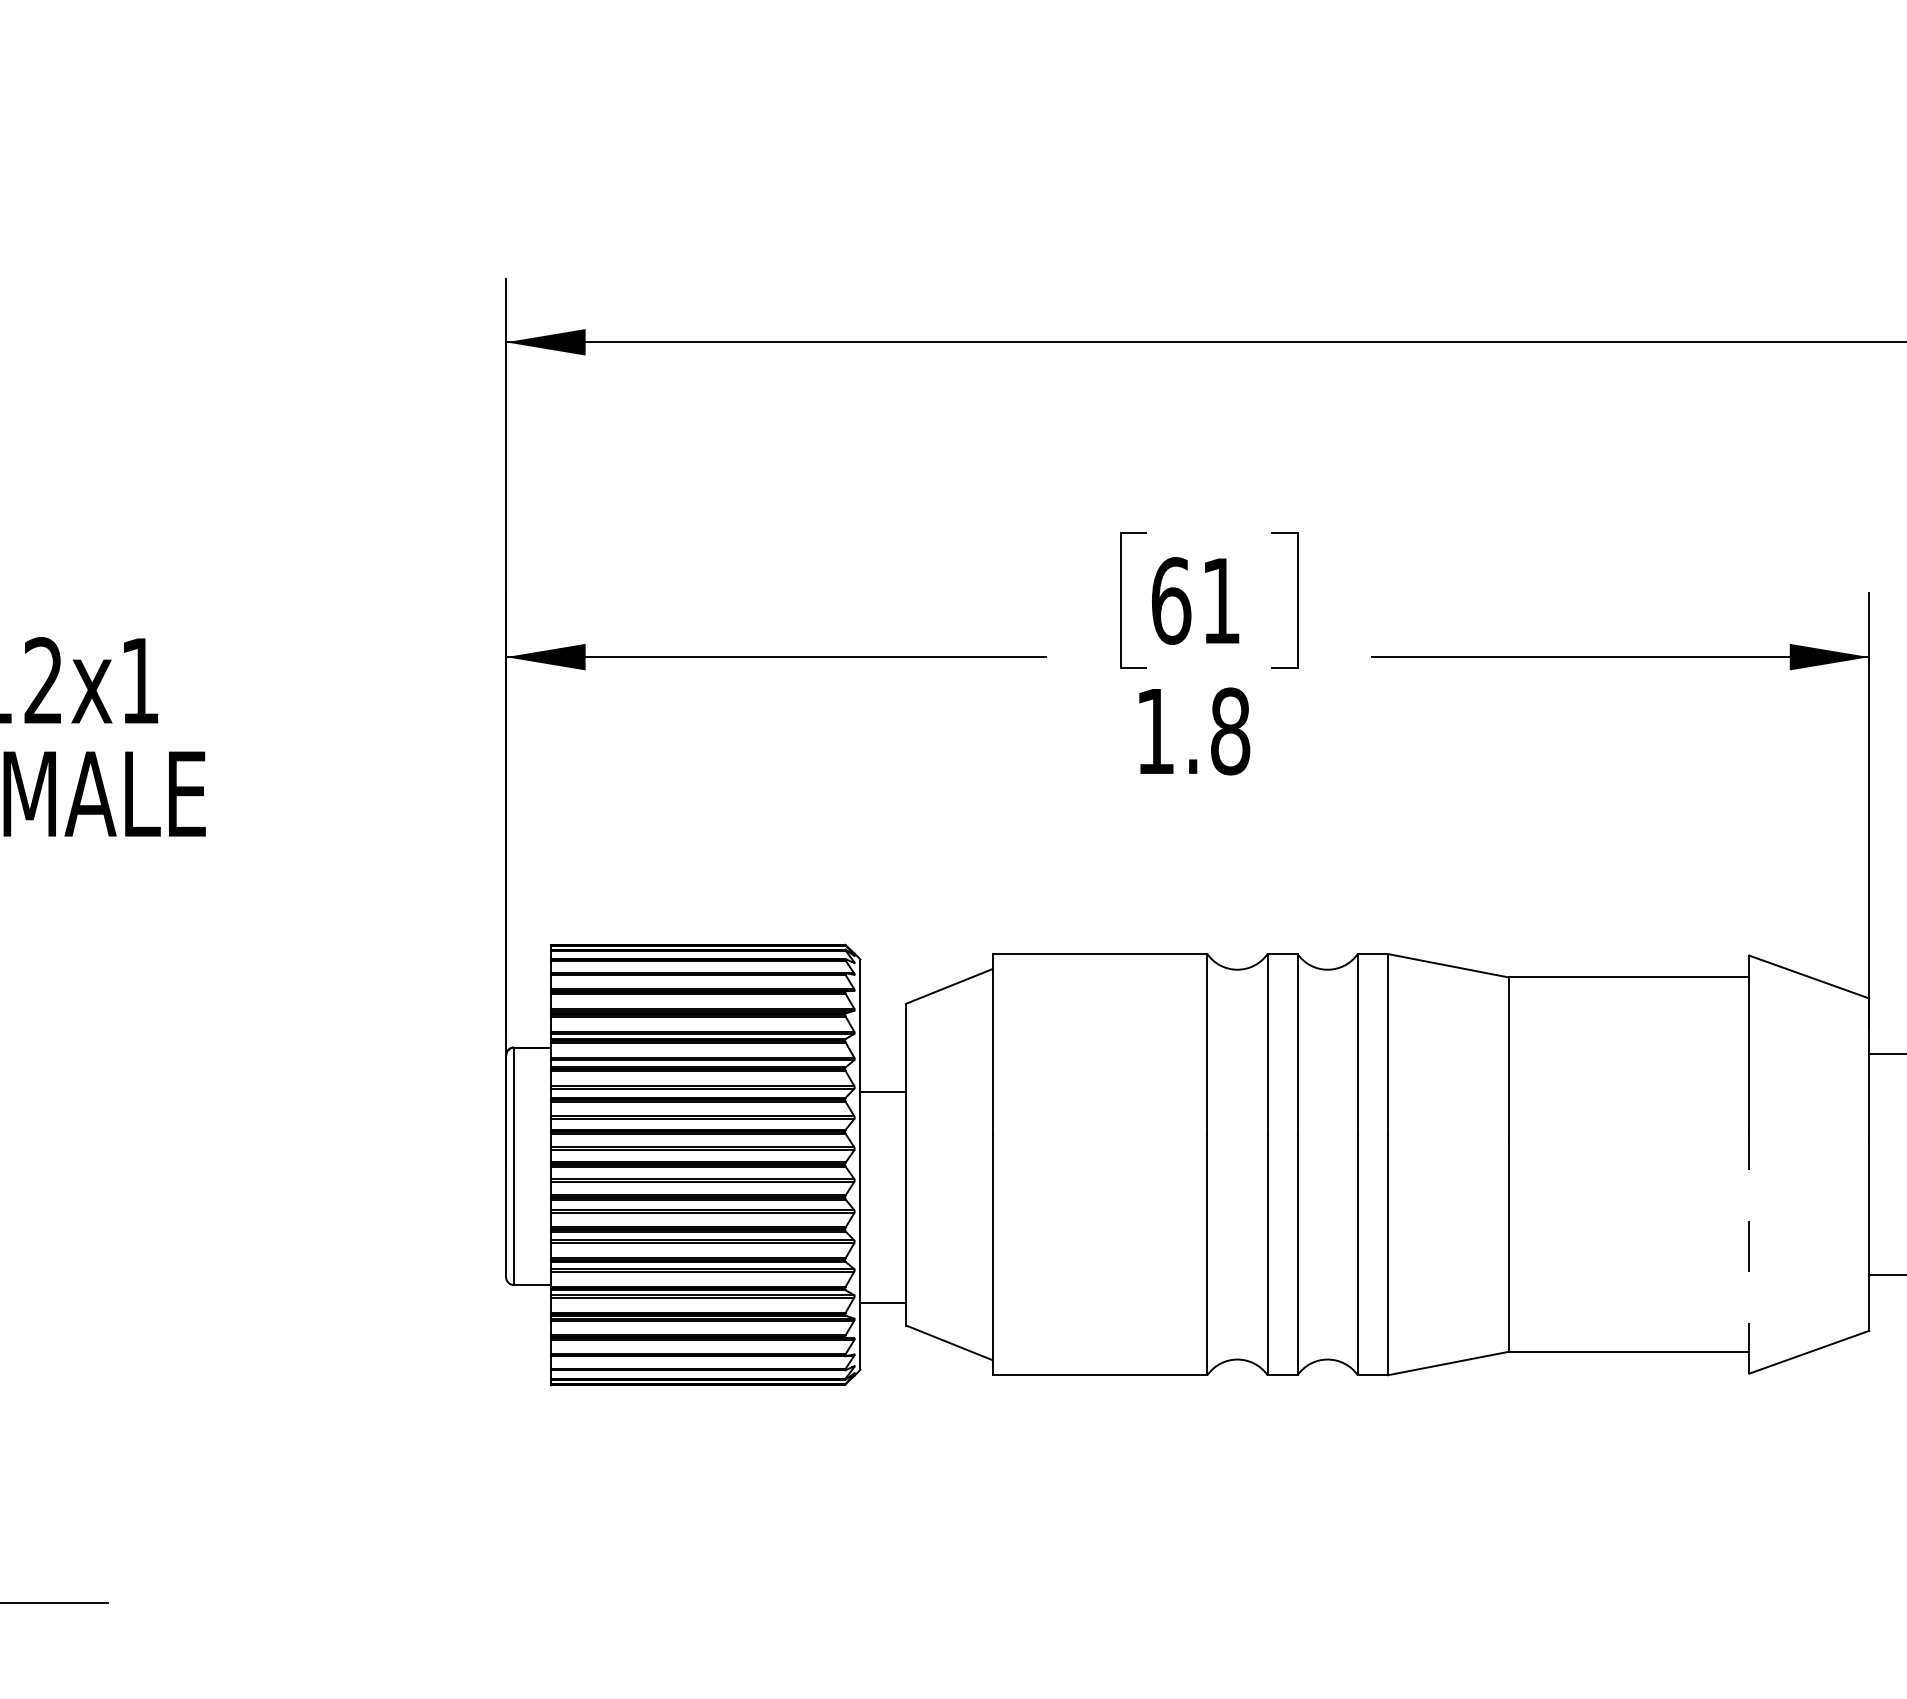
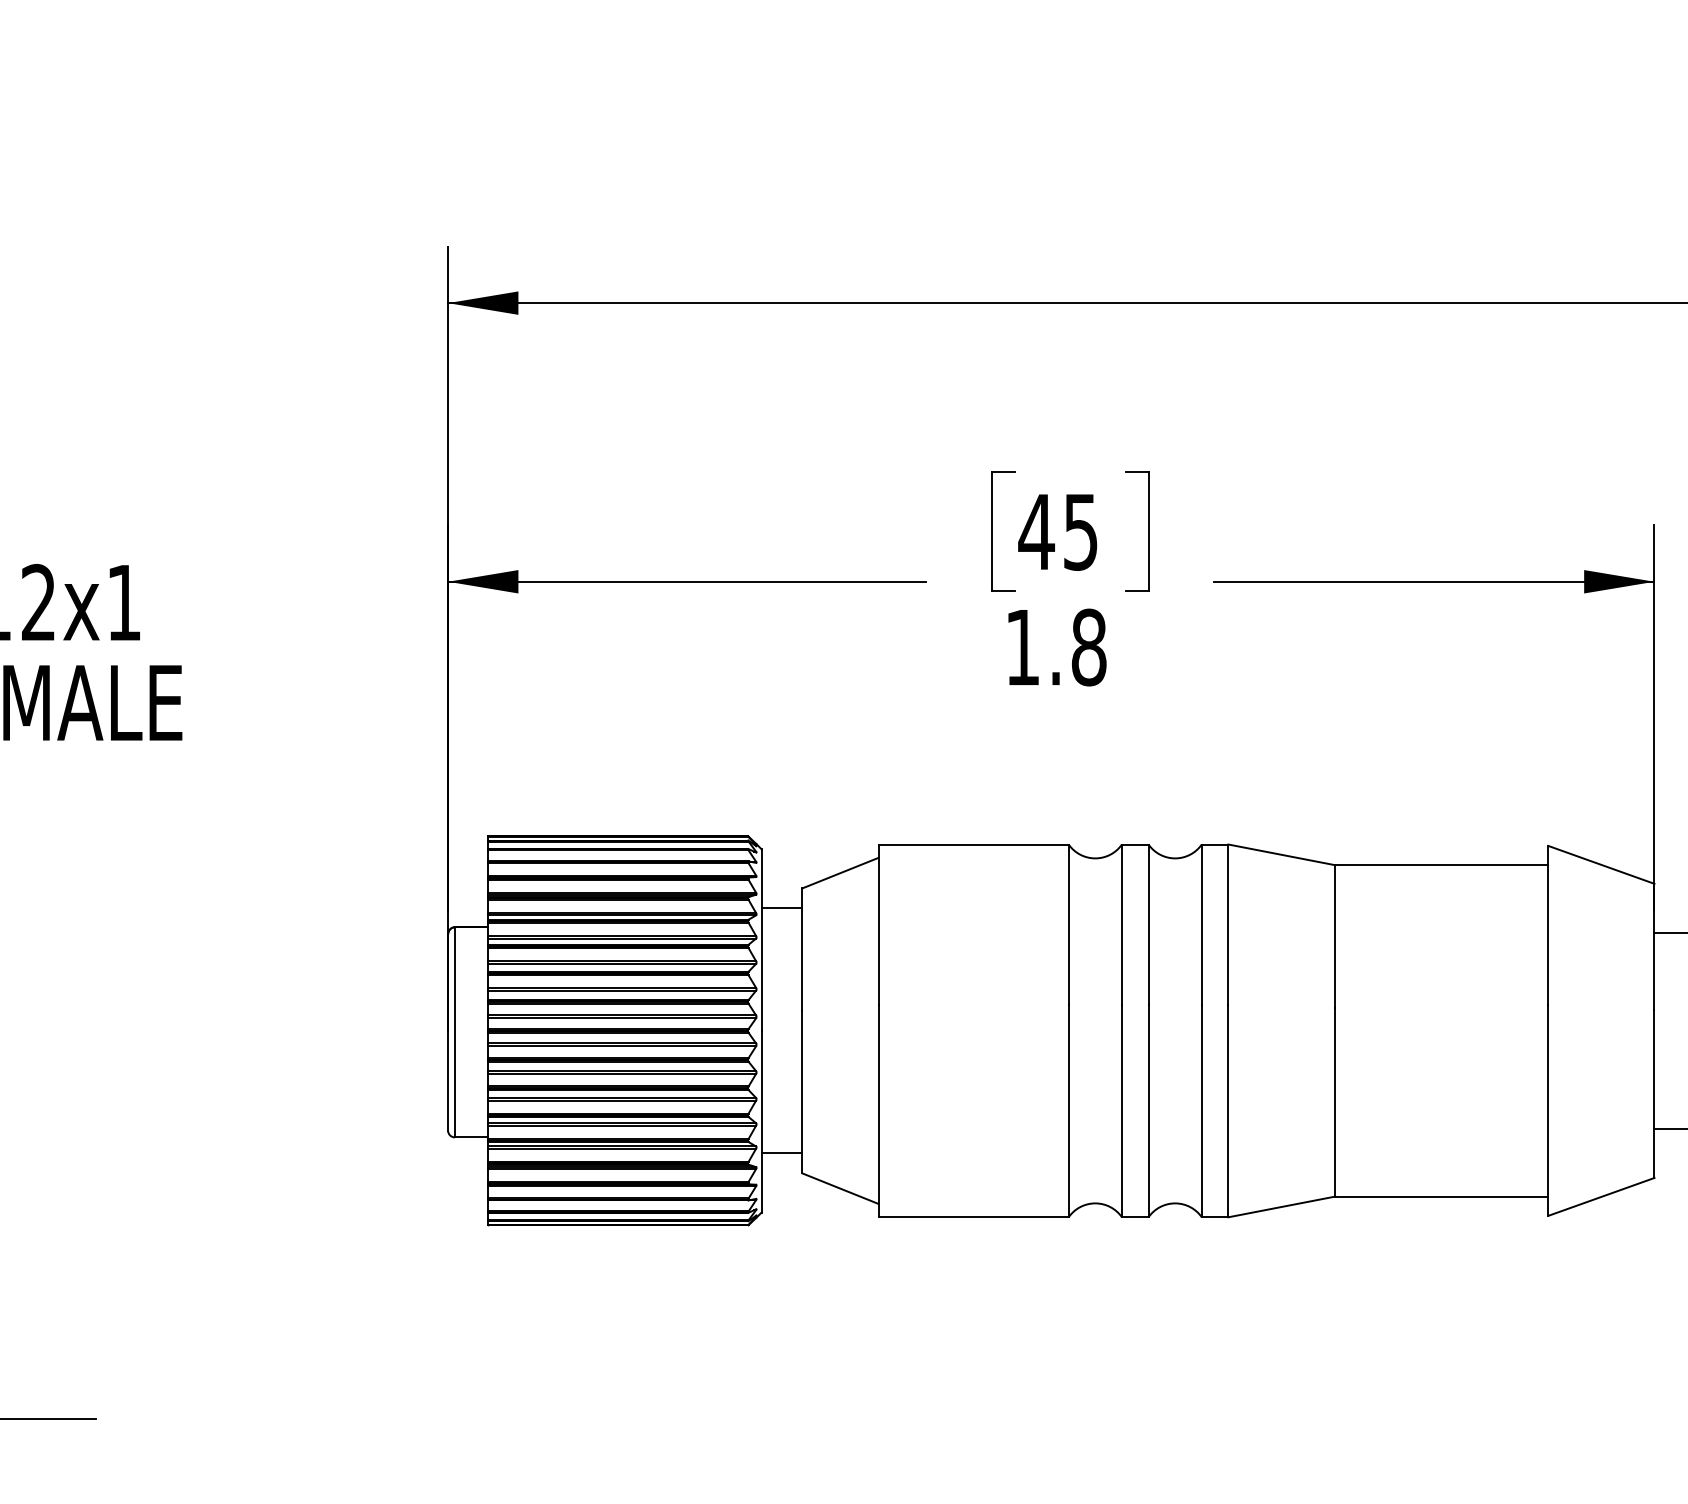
text: (1194, 600) -> (1057, 531), 61 -> 45
line: (883, 1092) -> (782, 908), moved
line: (1749, 1253) -> (1548, 1109), dashed -> solid

